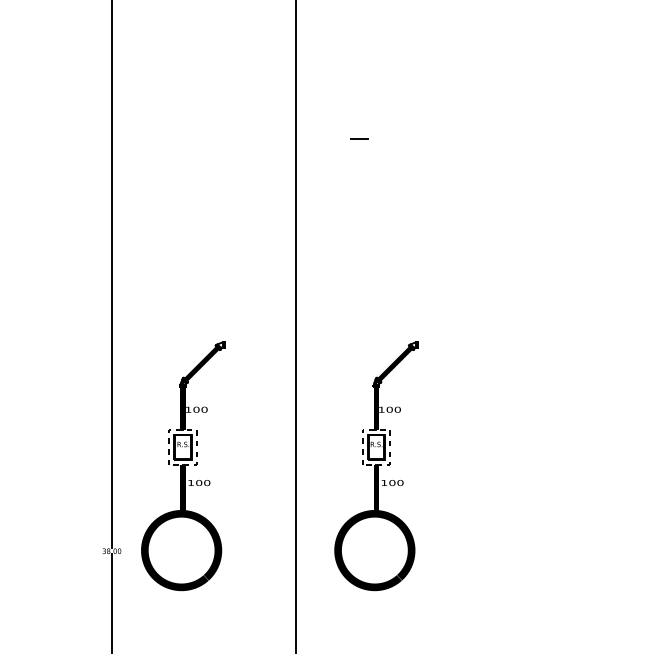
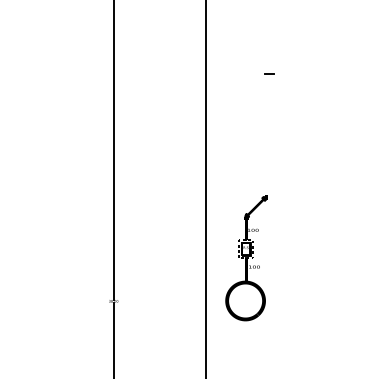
line: (358, 137) -> (269, 73), moved
part: (183, 465) -> (149, 258), removed

